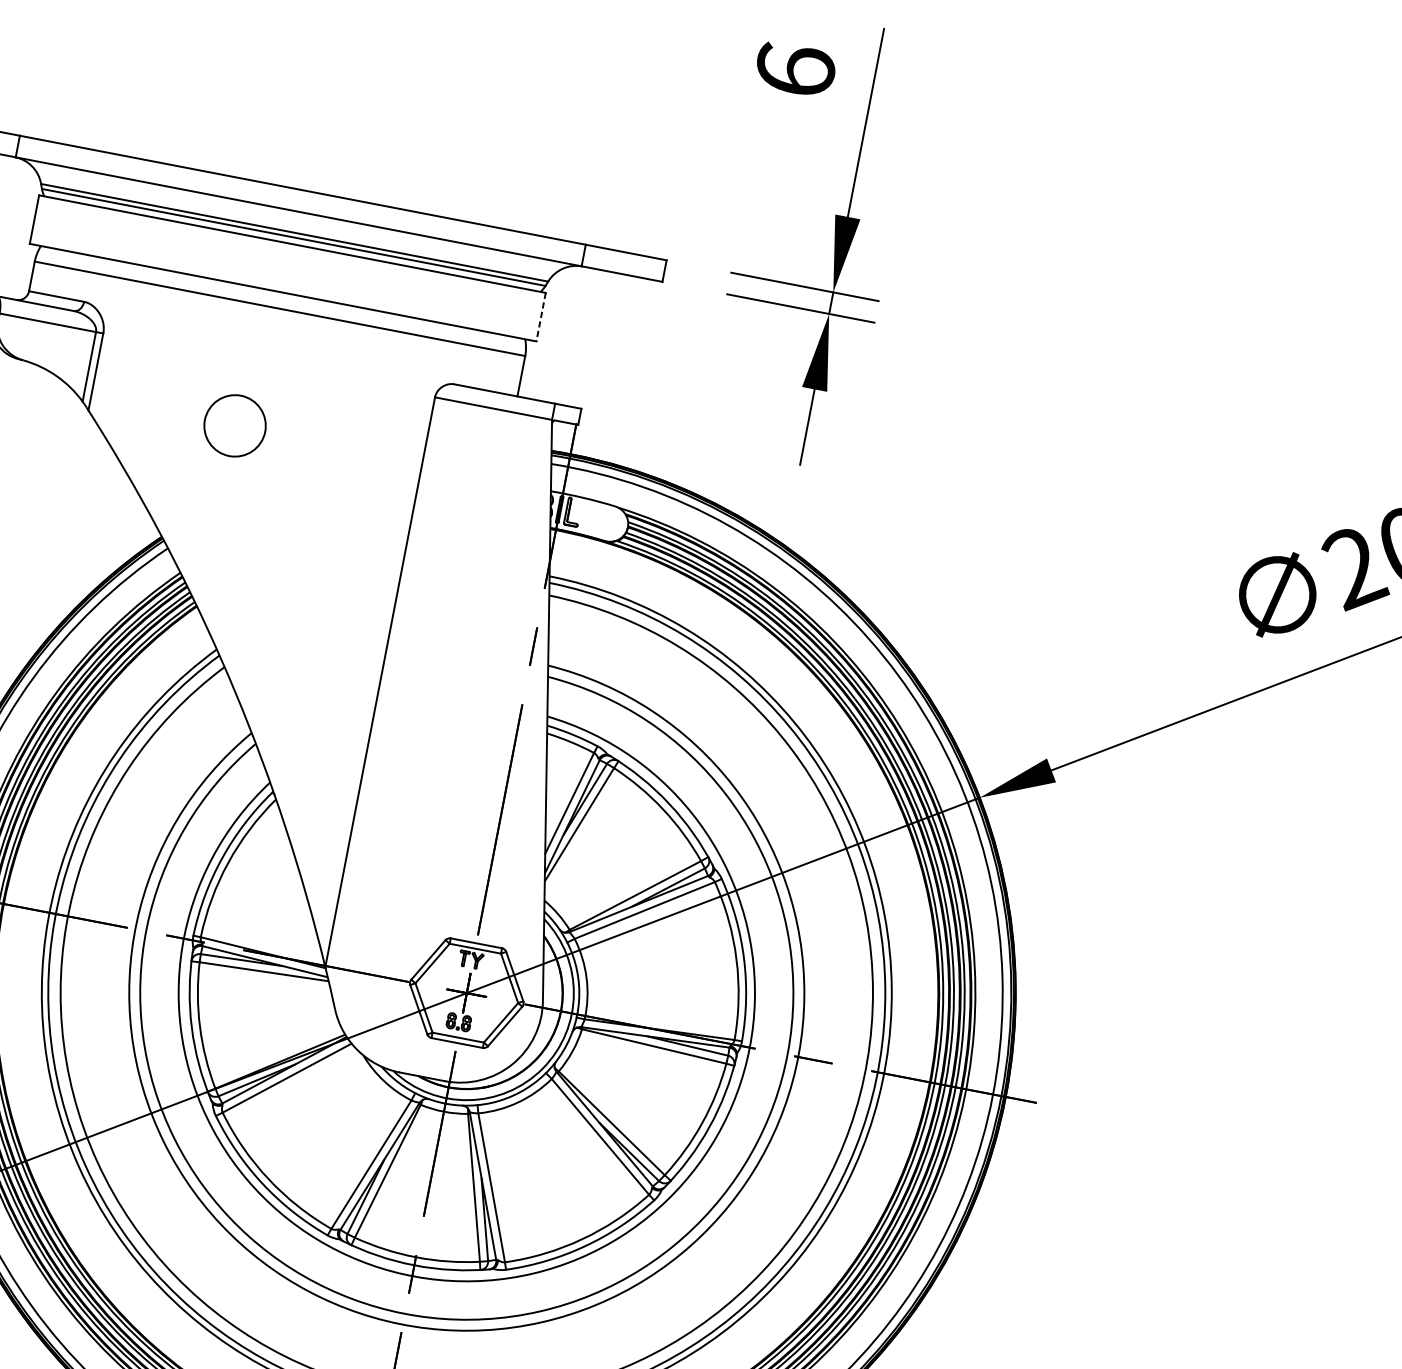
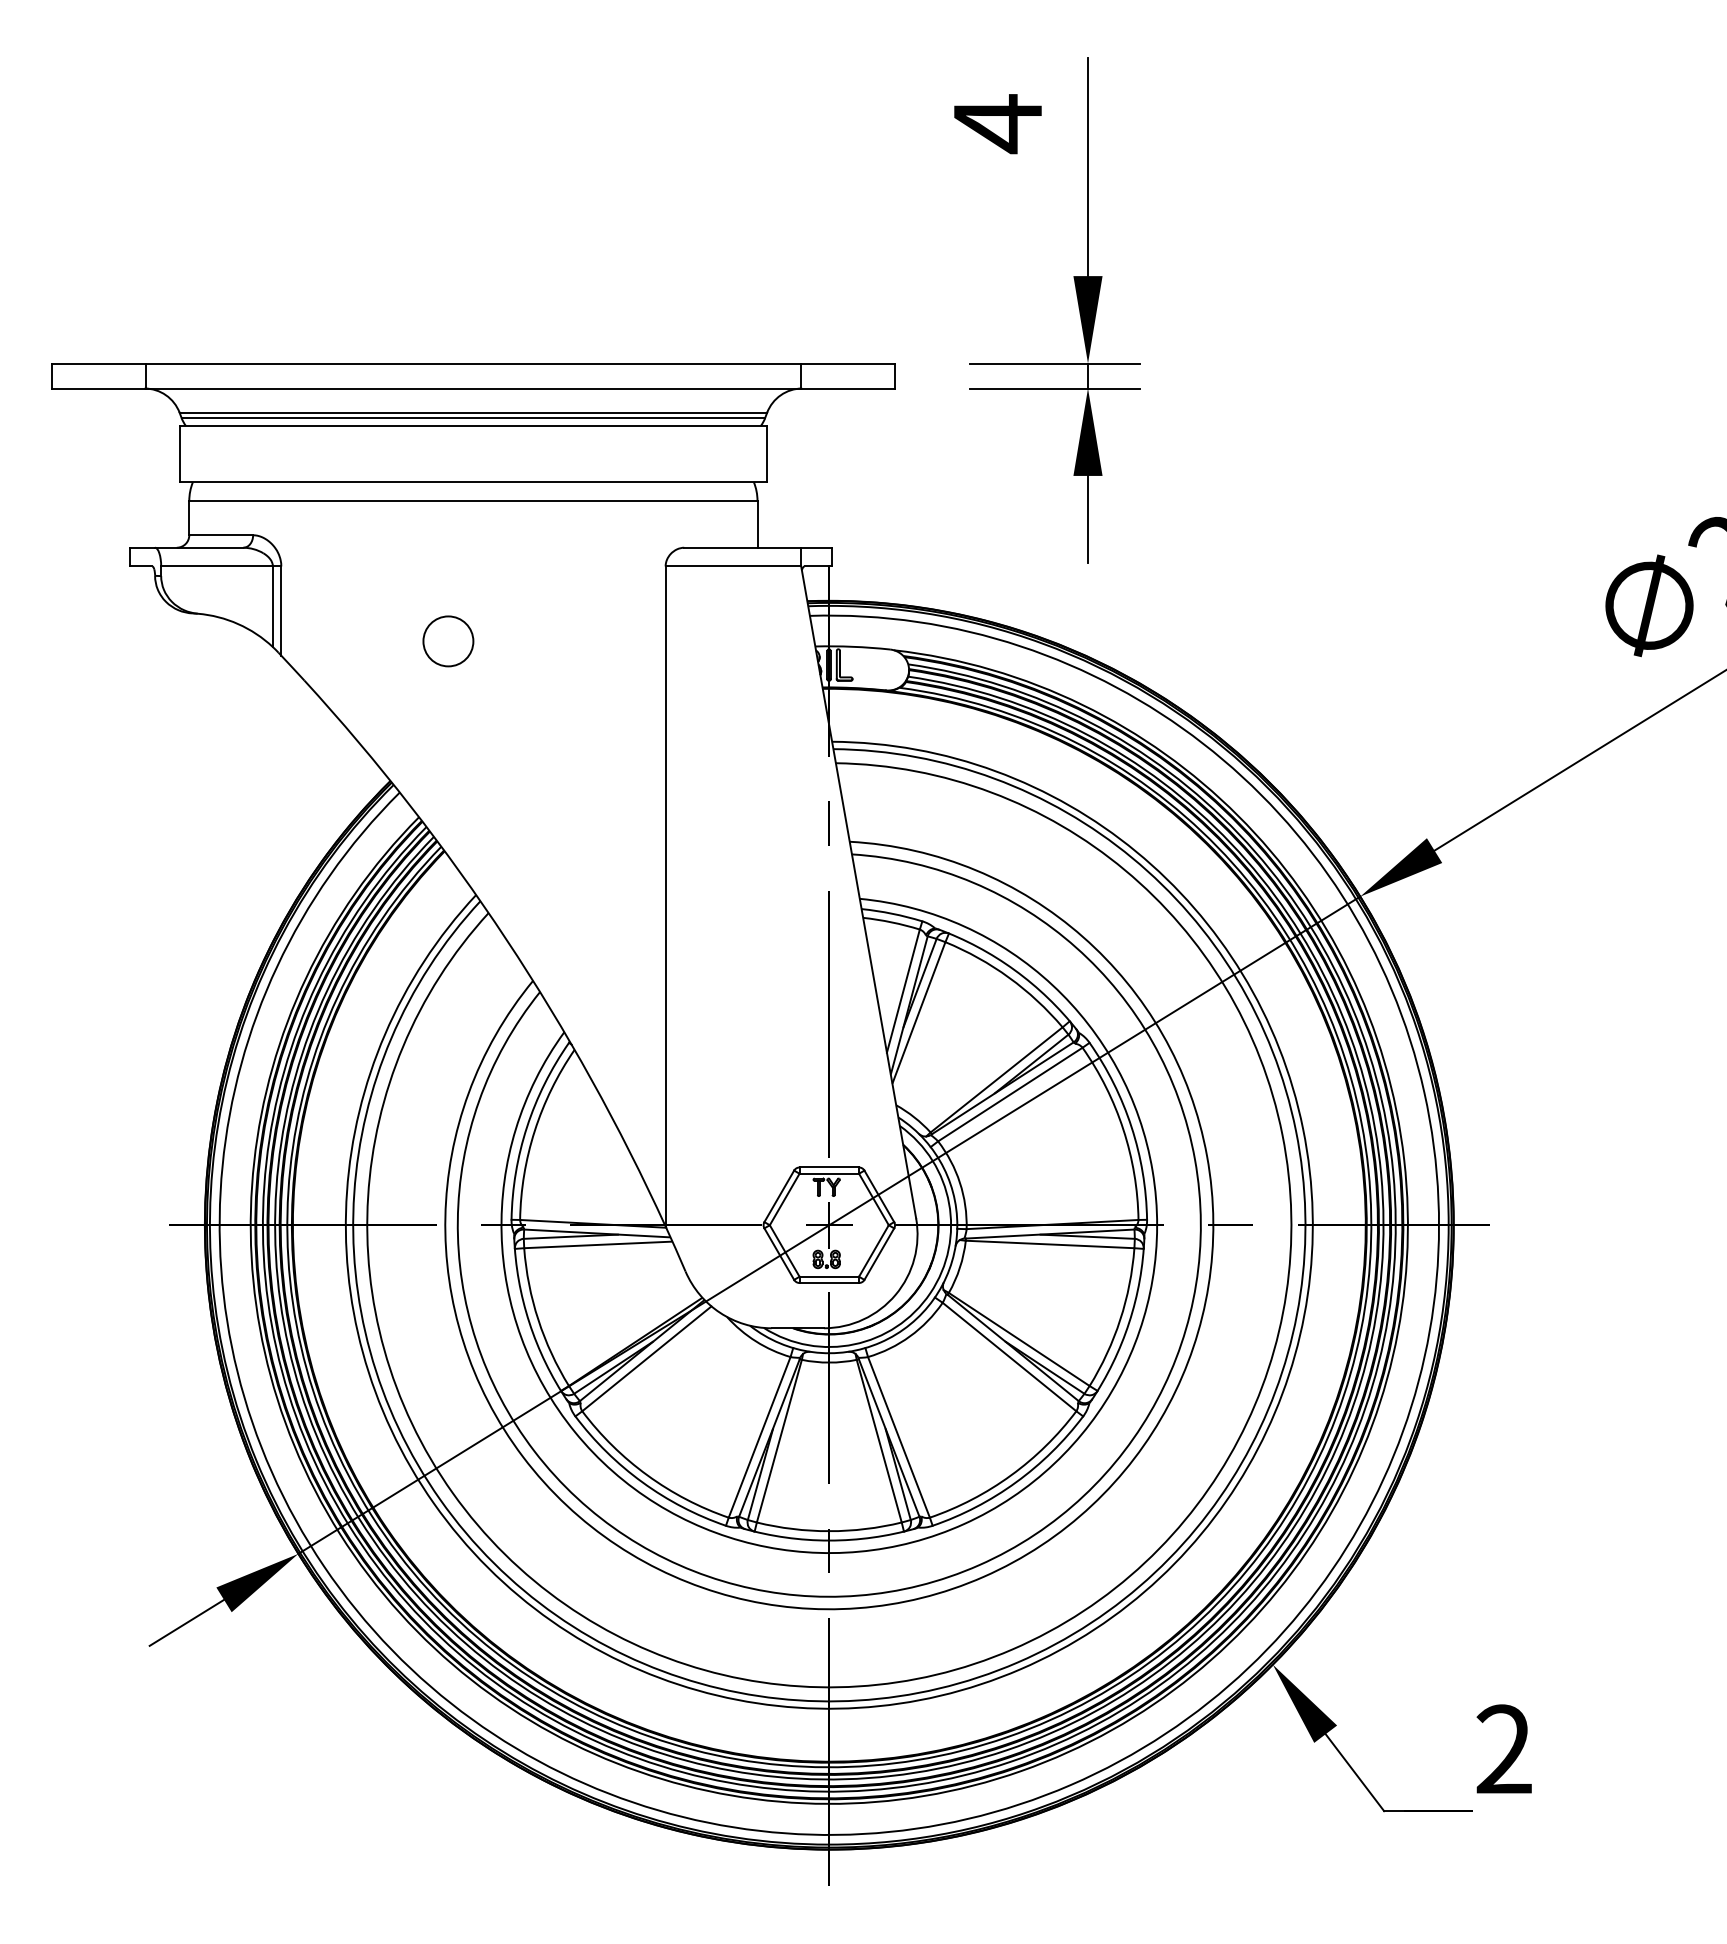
text: (794, 71) -> (997, 124), 6 -> 4
line: (540, 317) -> (766, 454), dashed -> solid
circle: (235, 426) -> (448, 641), size x0.71

